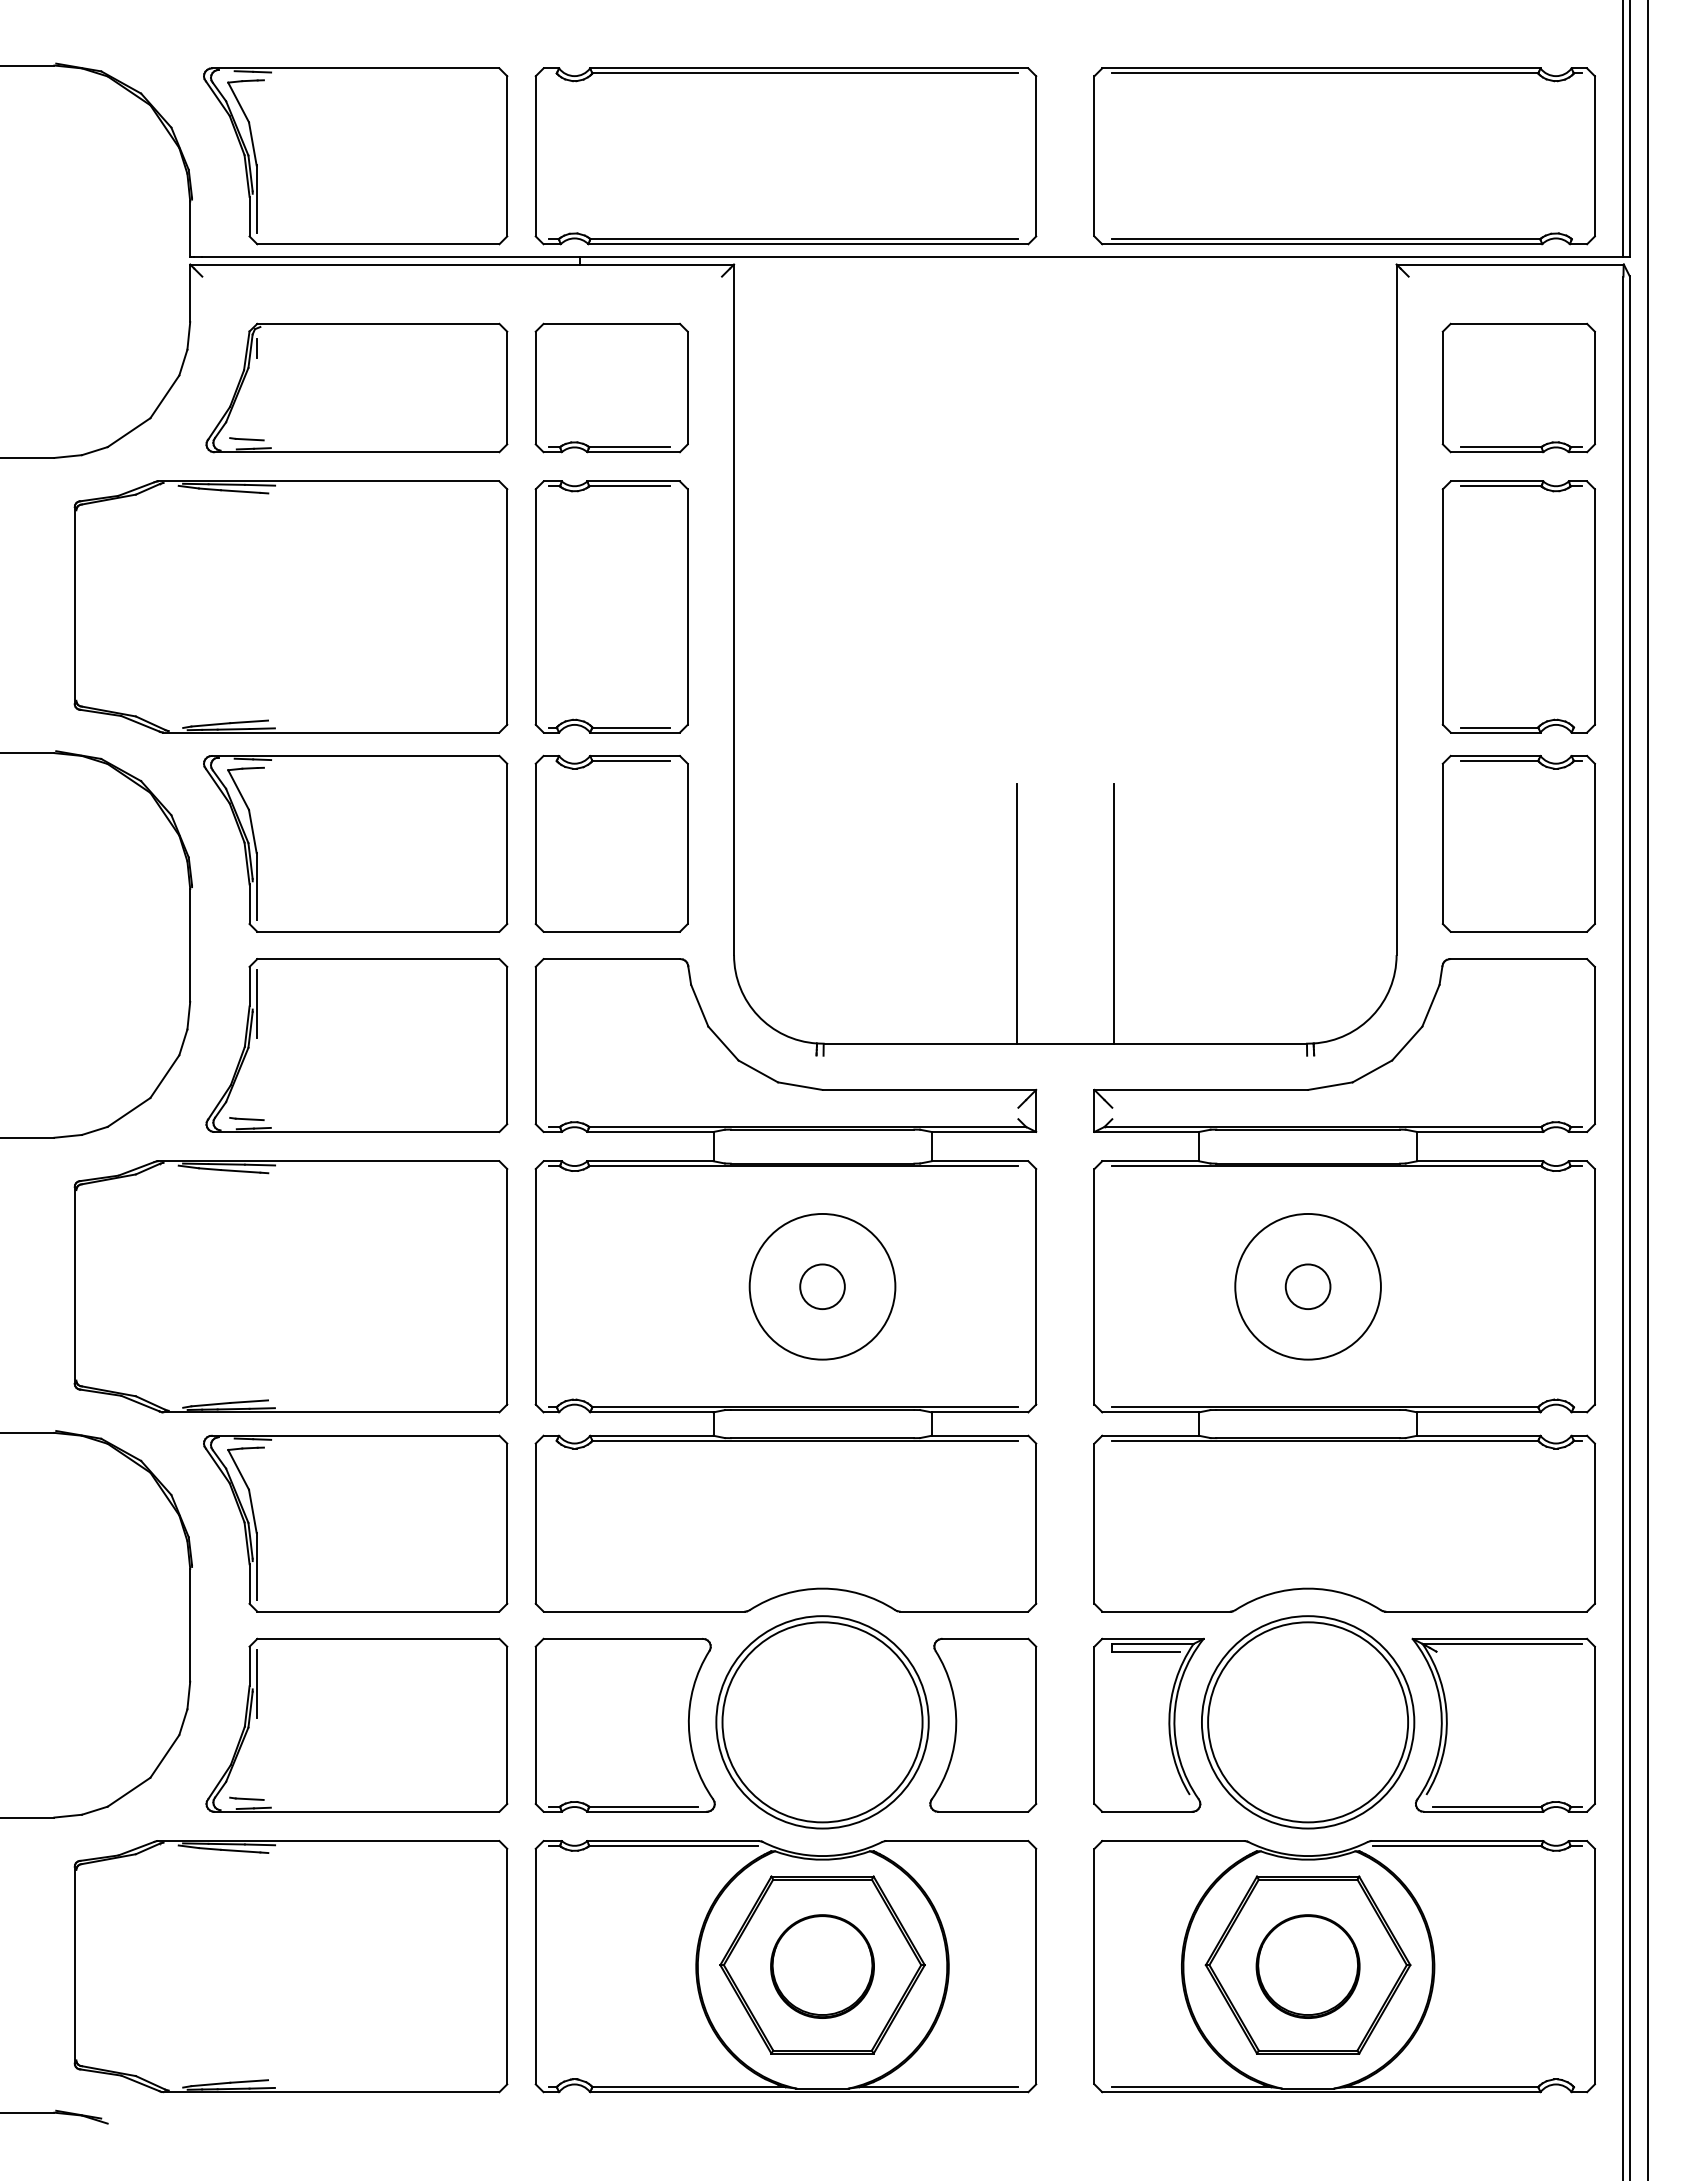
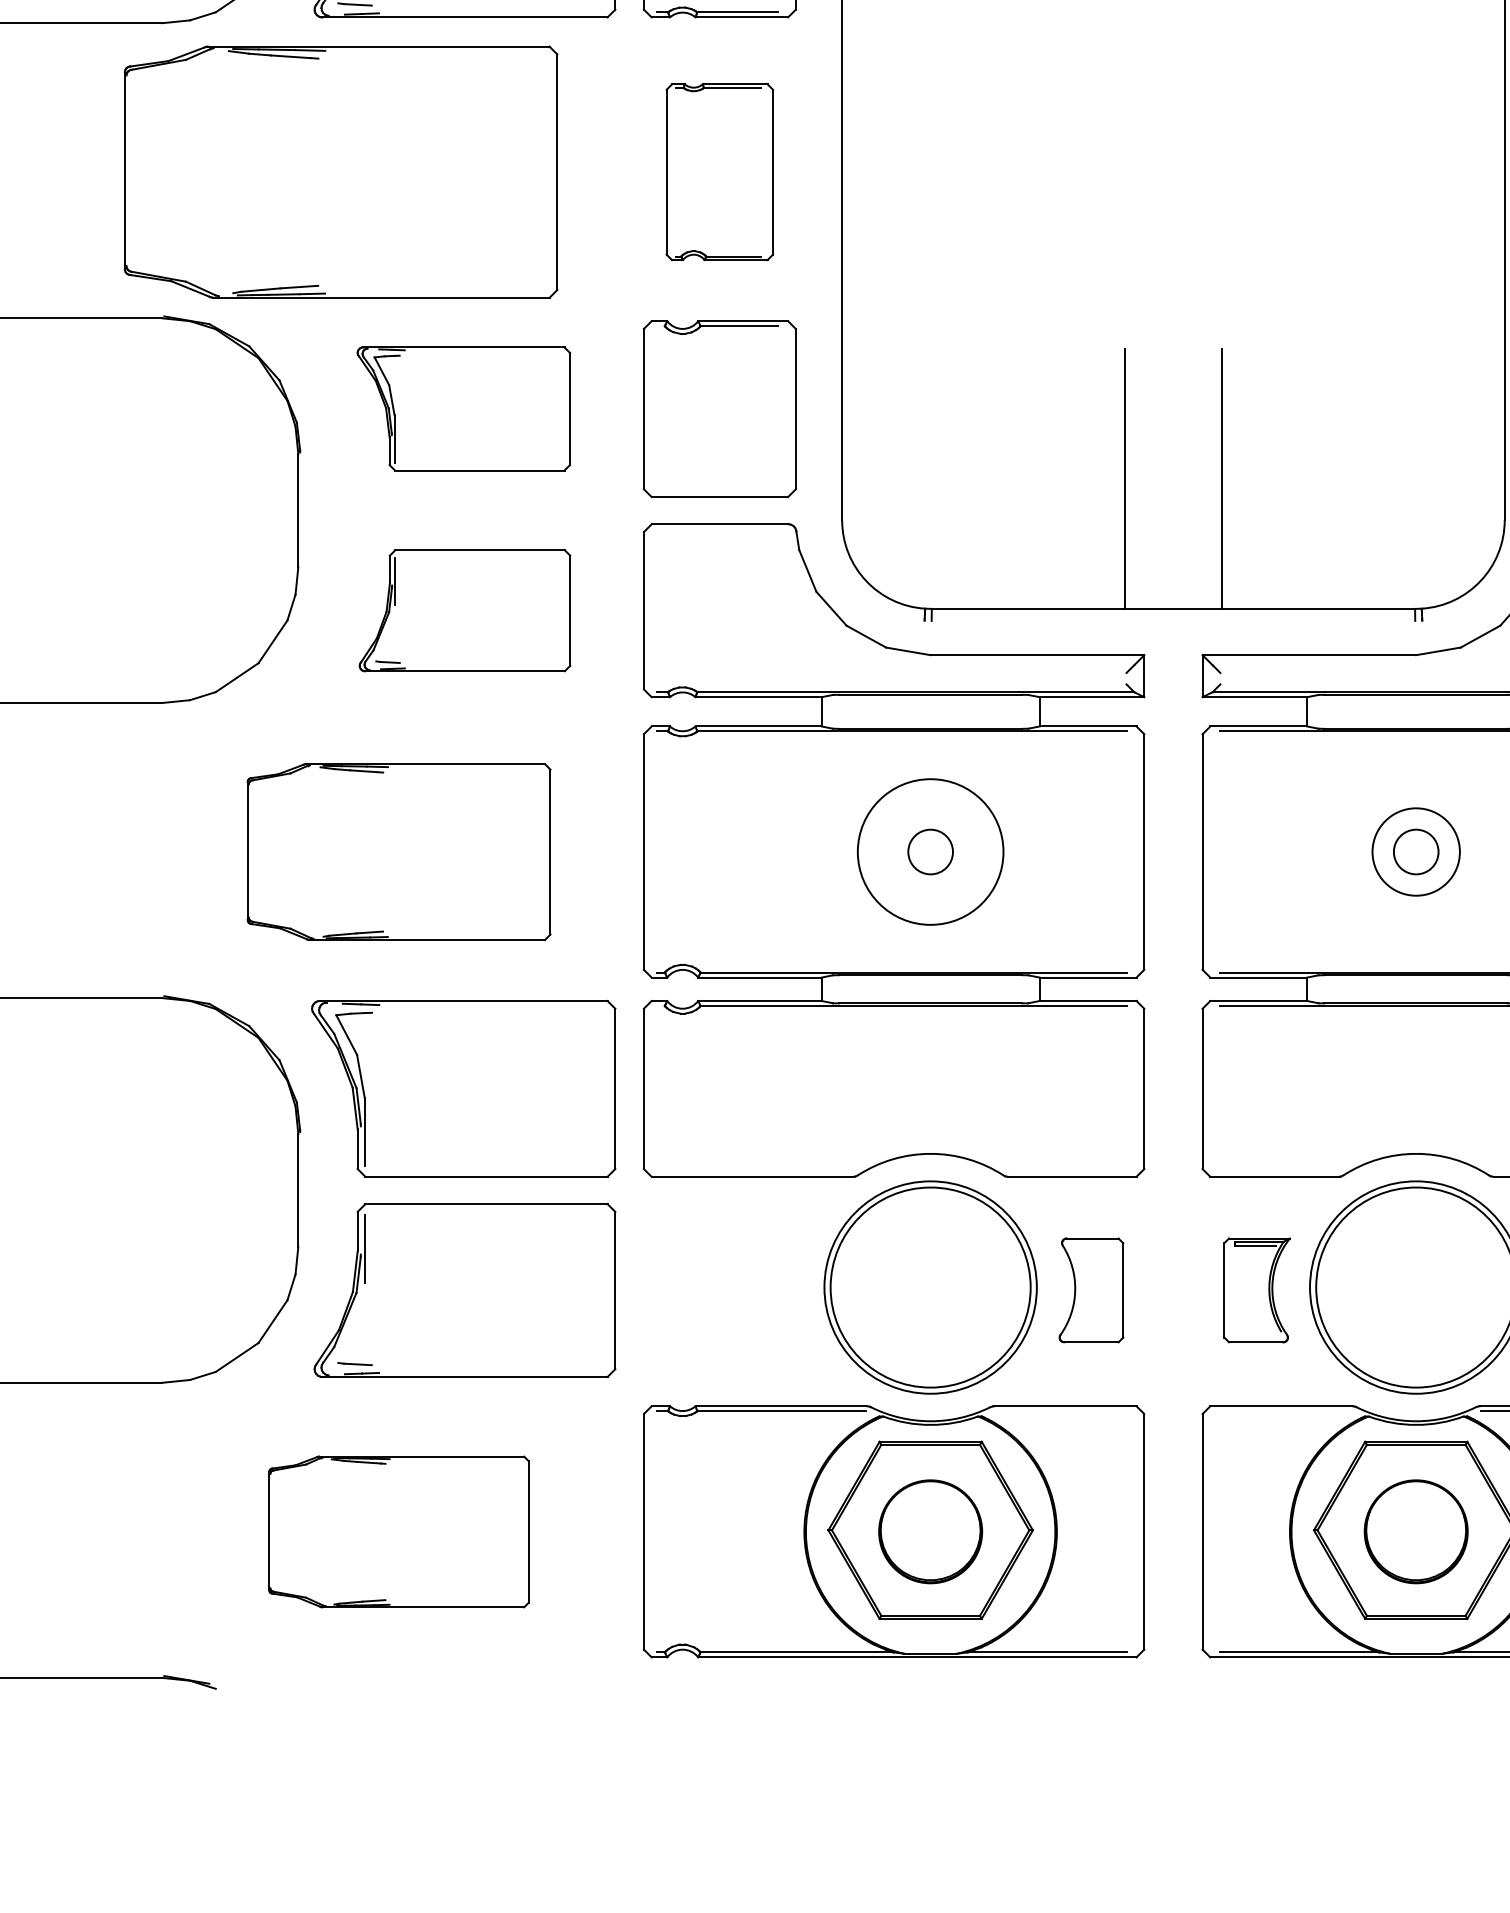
part: (290, 606) -> (340, 171), moved
part: (611, 606) -> (719, 171), size x0.7
part: (355, 843) -> (463, 408), size x0.7
part: (356, 1045) -> (464, 610), size x0.7
part: (290, 1286) -> (398, 851), size x0.7
circle: (1307, 1286) -> (1415, 851), size x0.6
part: (624, 1724) -> (732, 1289), removed
part: (983, 1724) -> (1091, 1289), size x0.6
part: (1148, 1724) -> (1256, 1289), size x0.6
part: (290, 1966) -> (398, 1531), size x0.6

